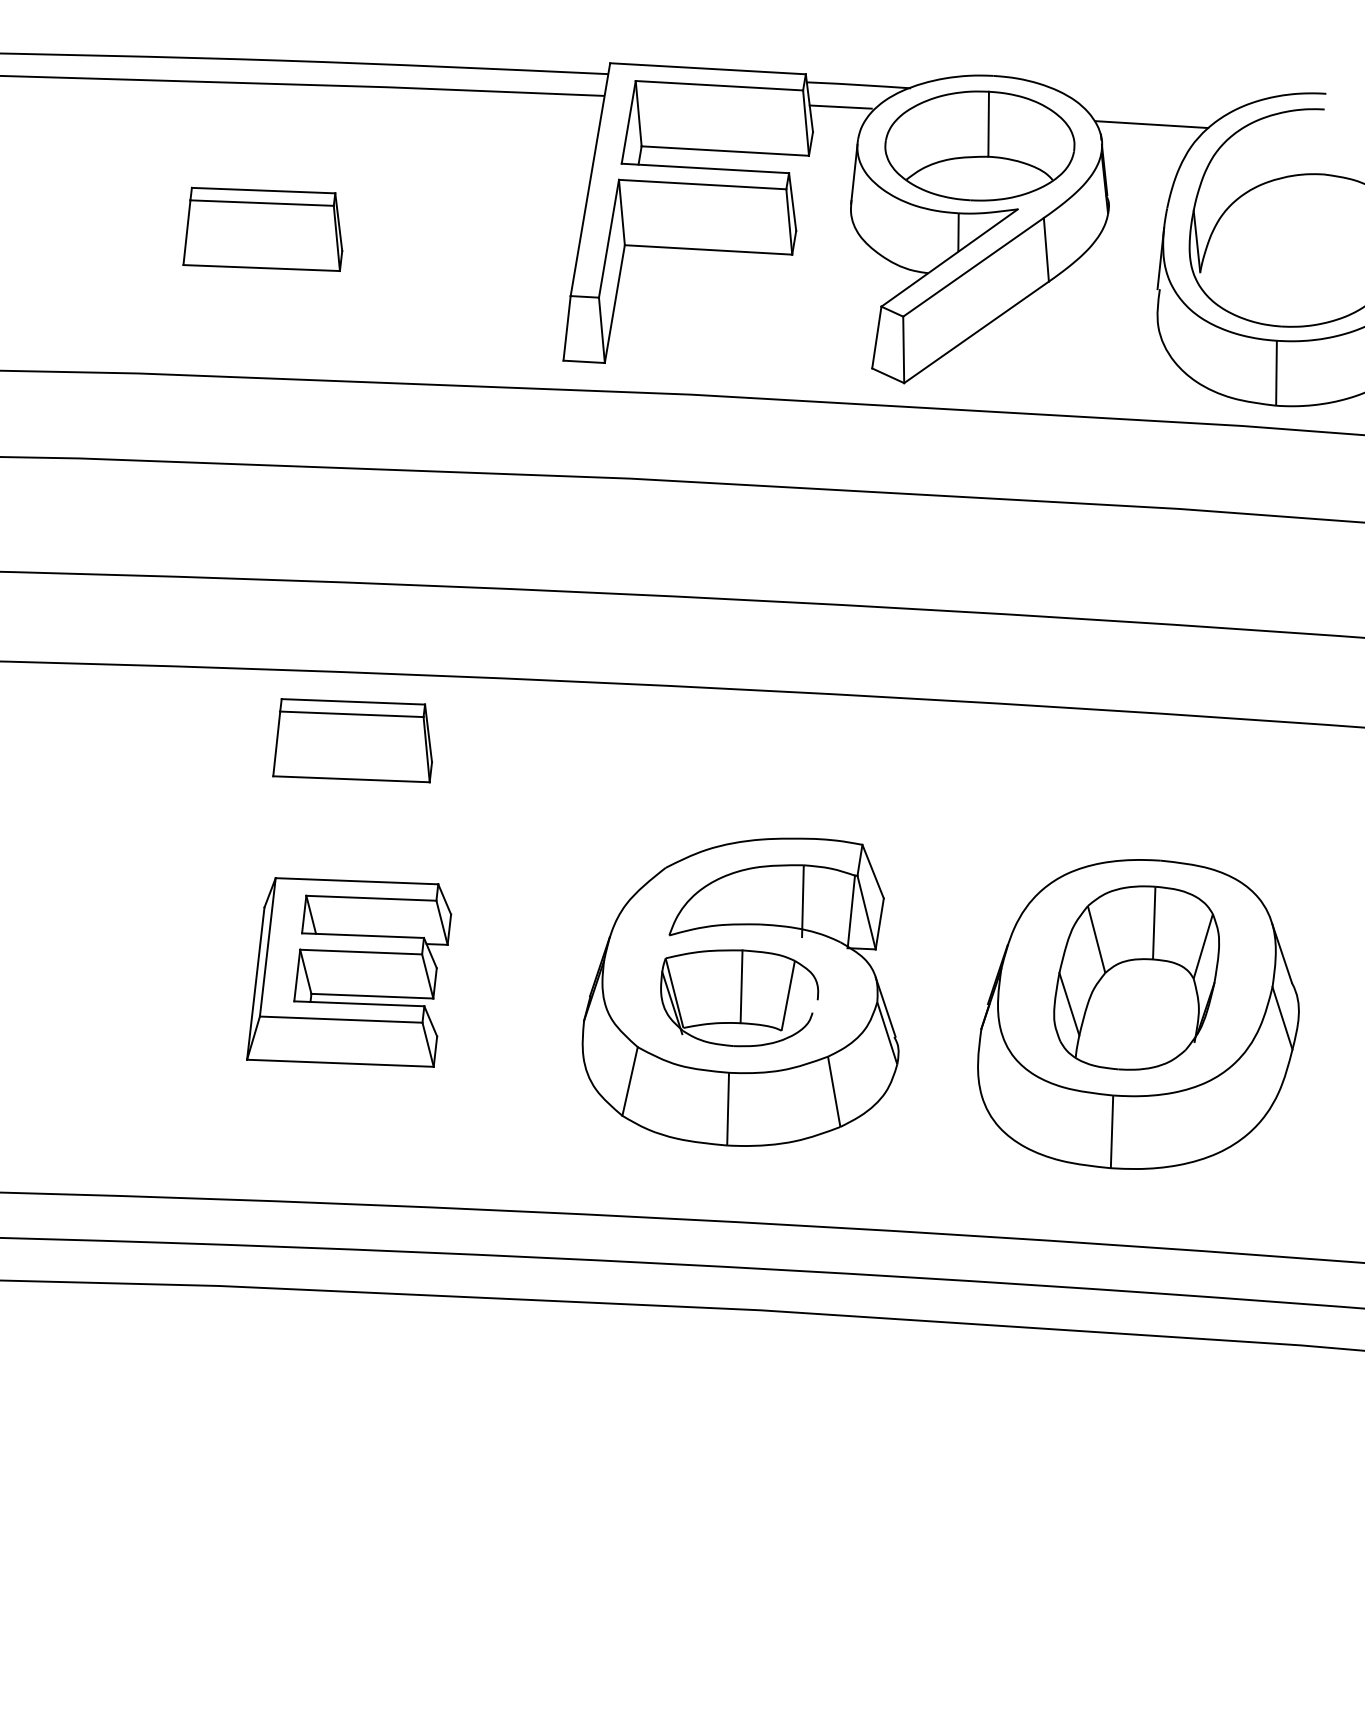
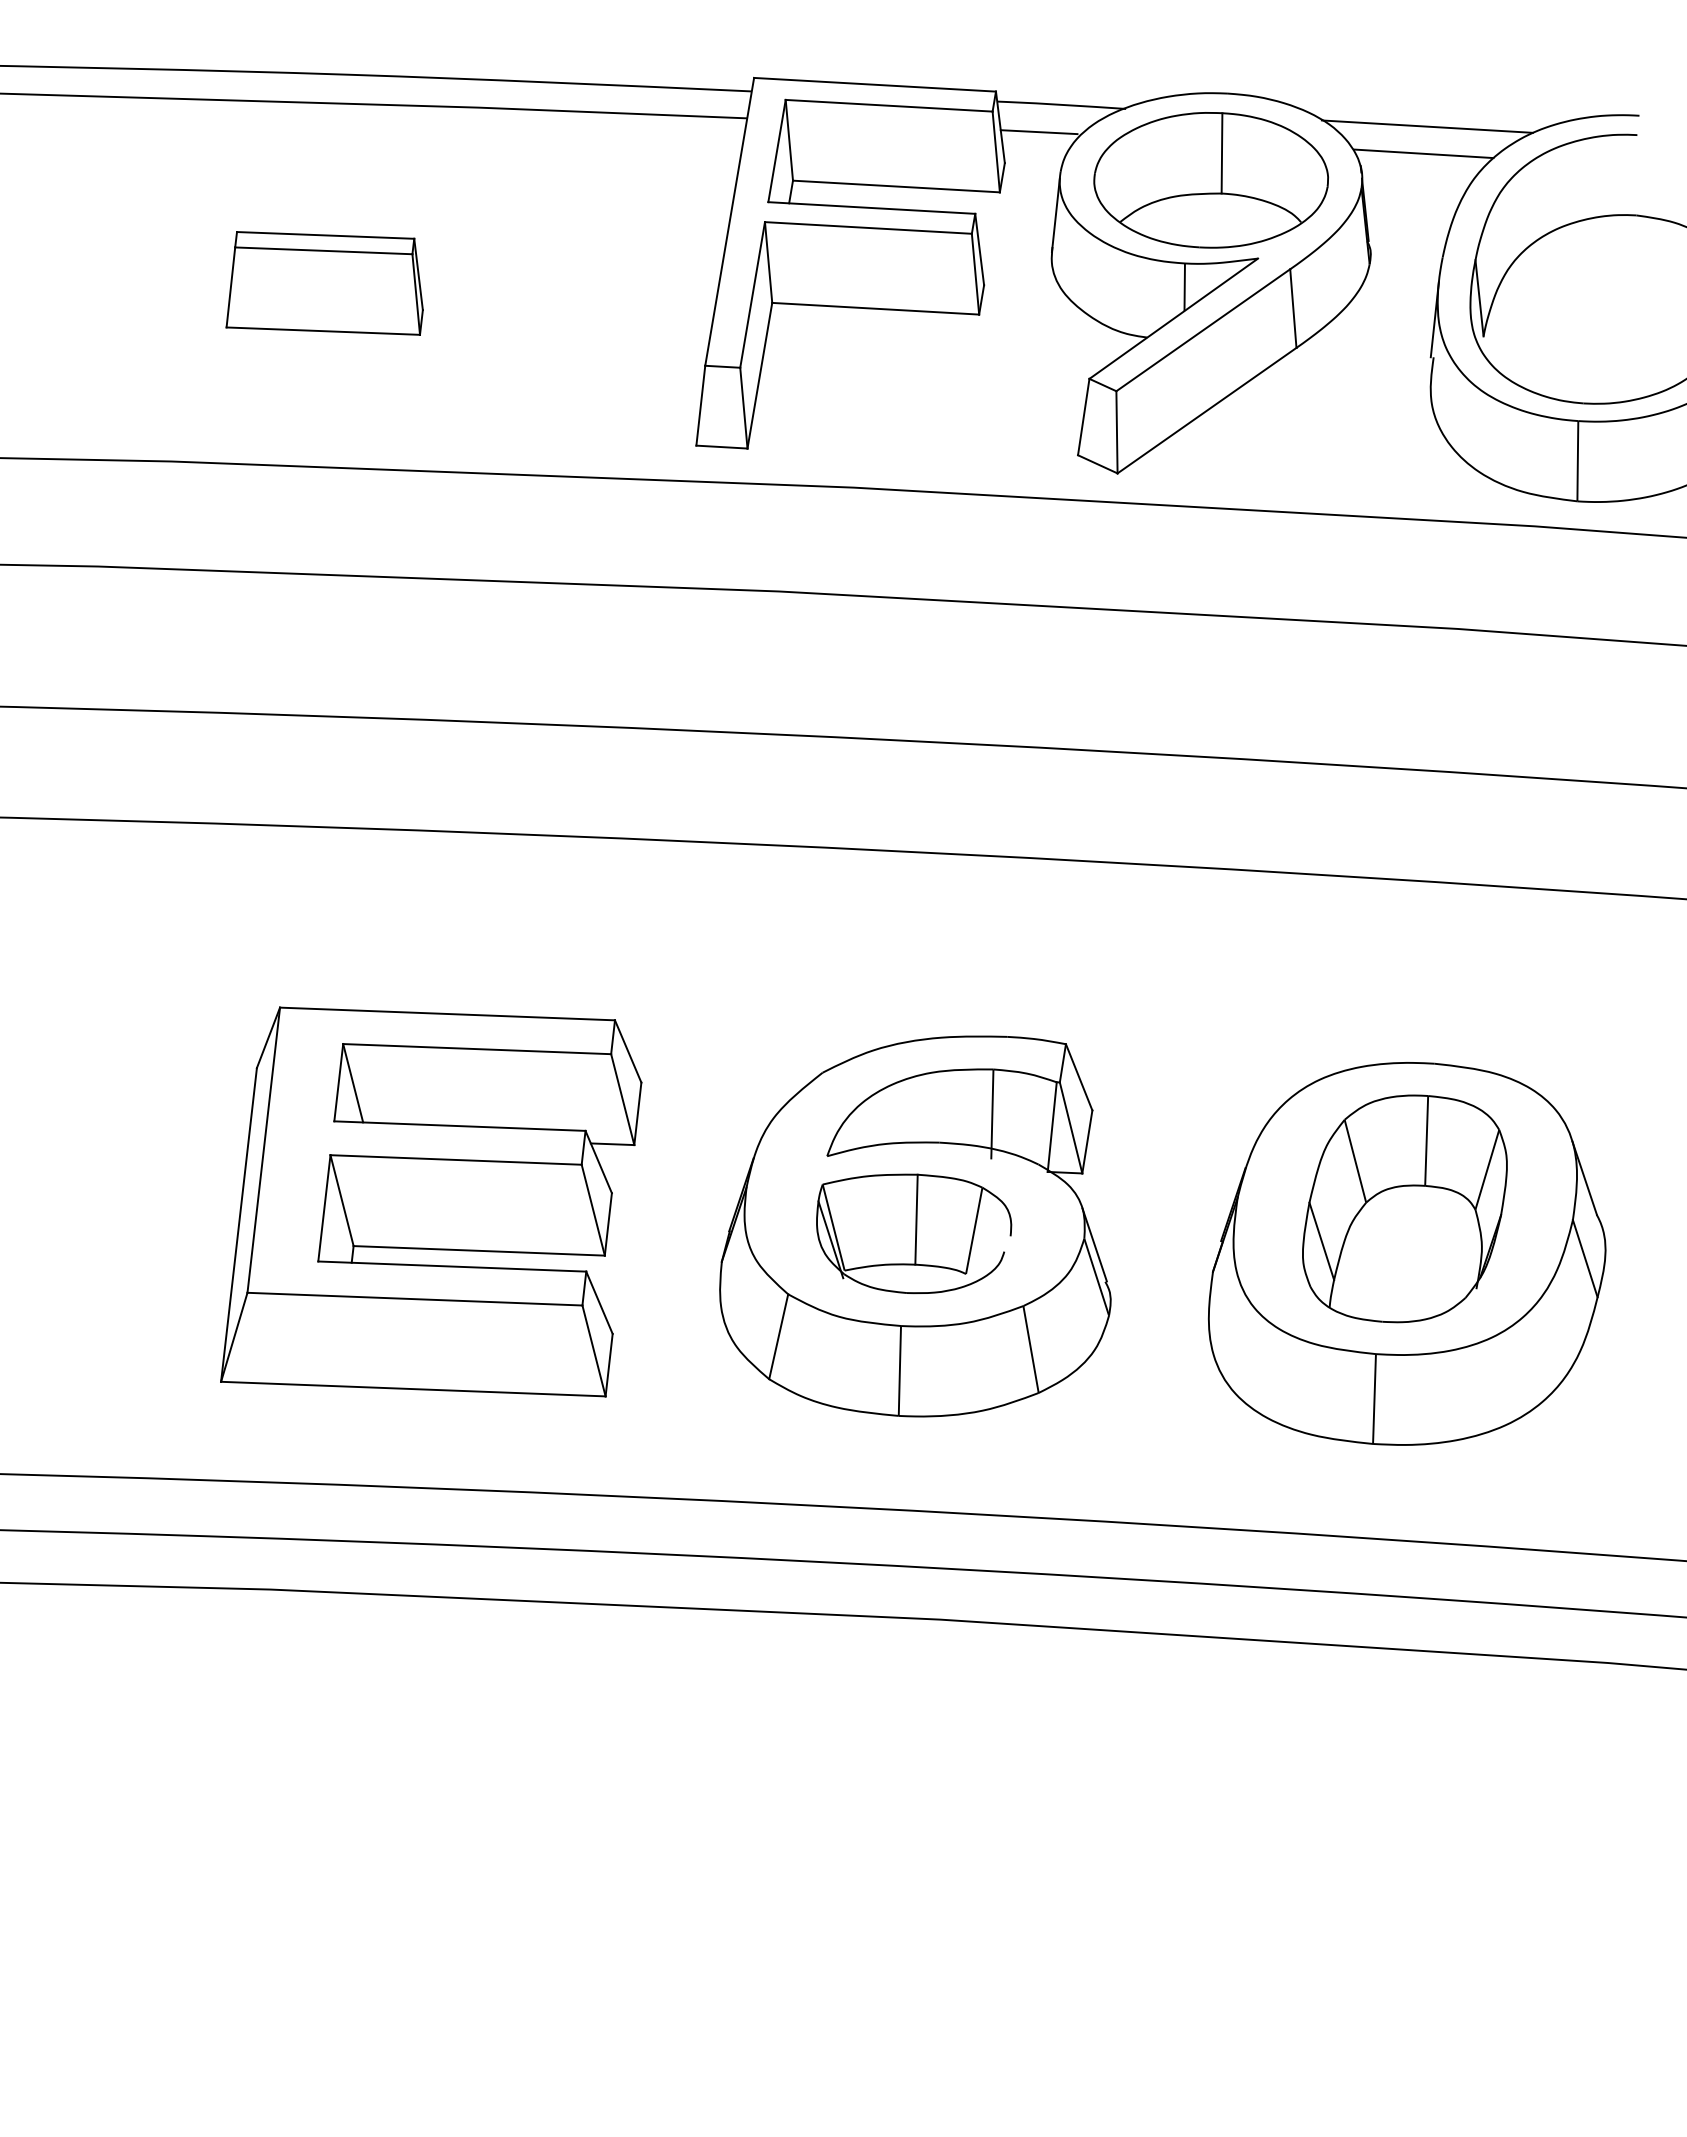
line: (1154, 102) -> (1426, 126), added
part: (352, 740) -> (435, 915), removed
part: (349, 972) -> (431, 1201), size x1.67

